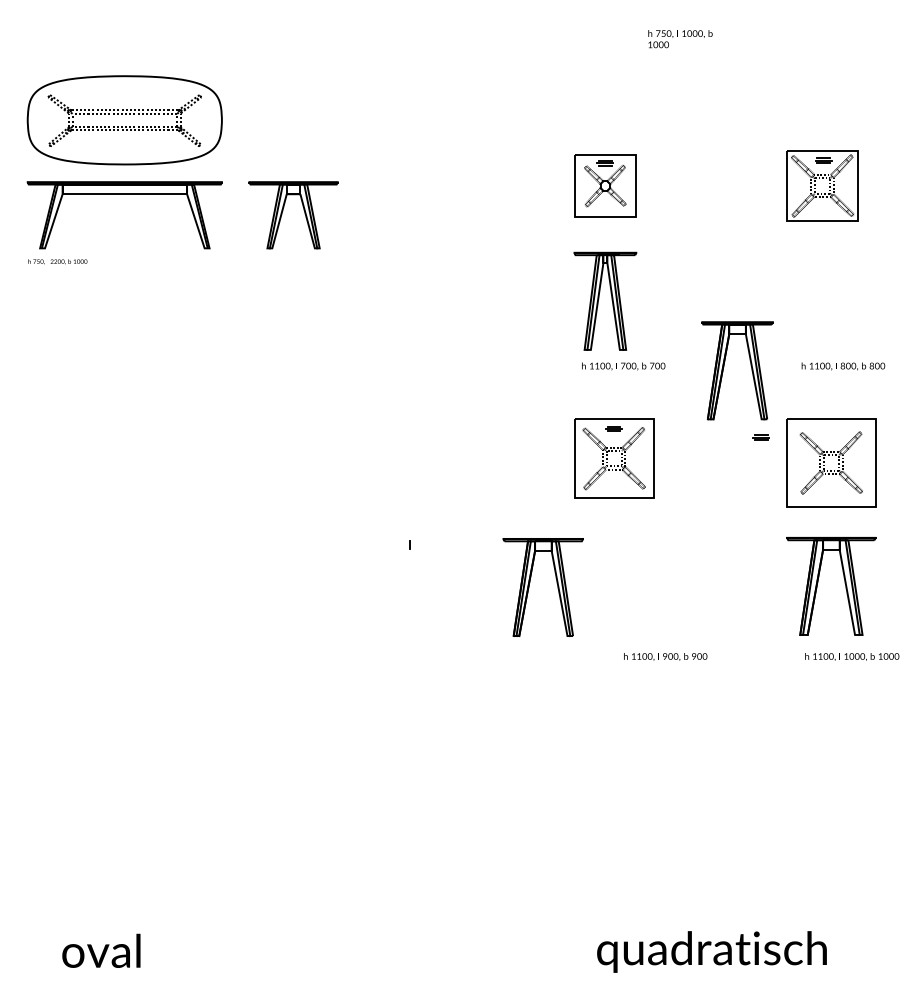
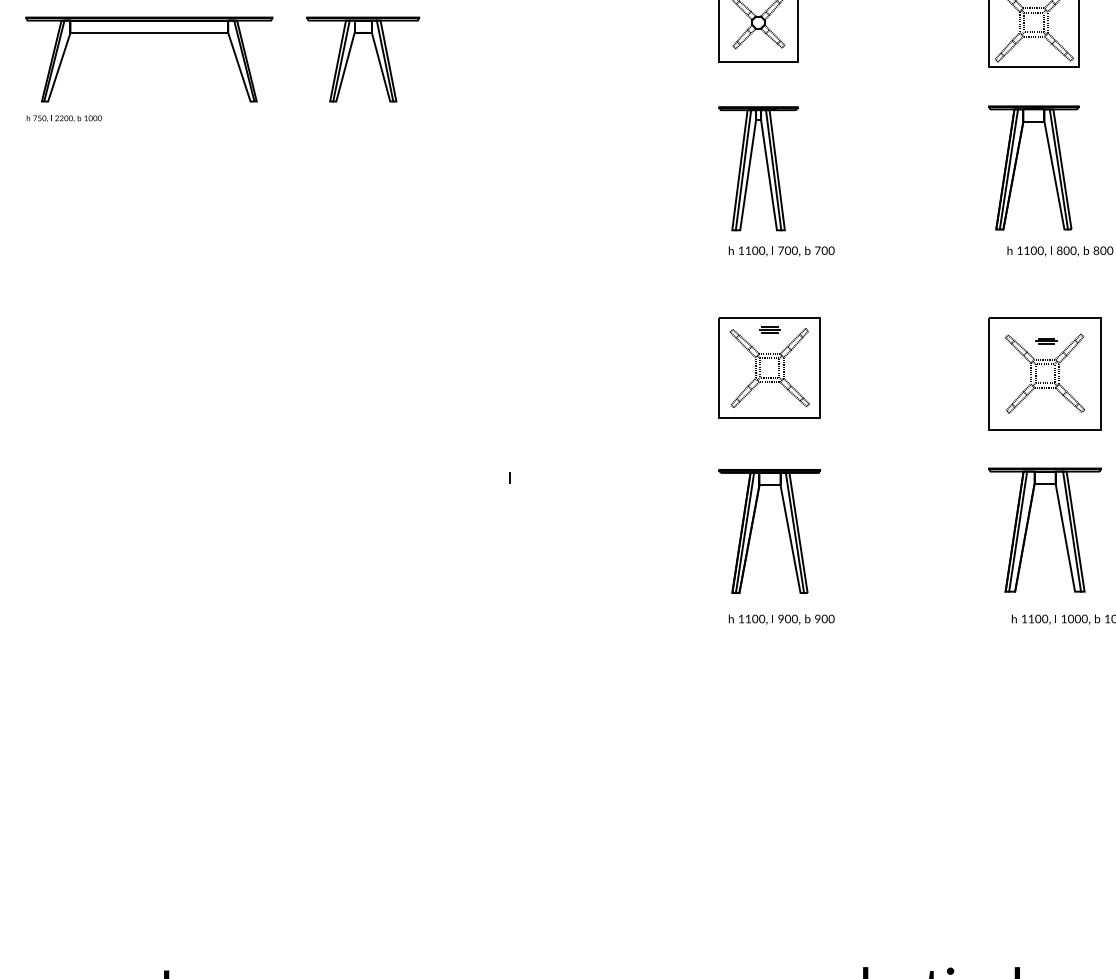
part: (724, 367) -> (1017, 163), moved
part: (760, 437) -> (1045, 341), moved
part: (530, 582) -> (753, 525), moved
text: (665, 656) -> (781, 618), moved

